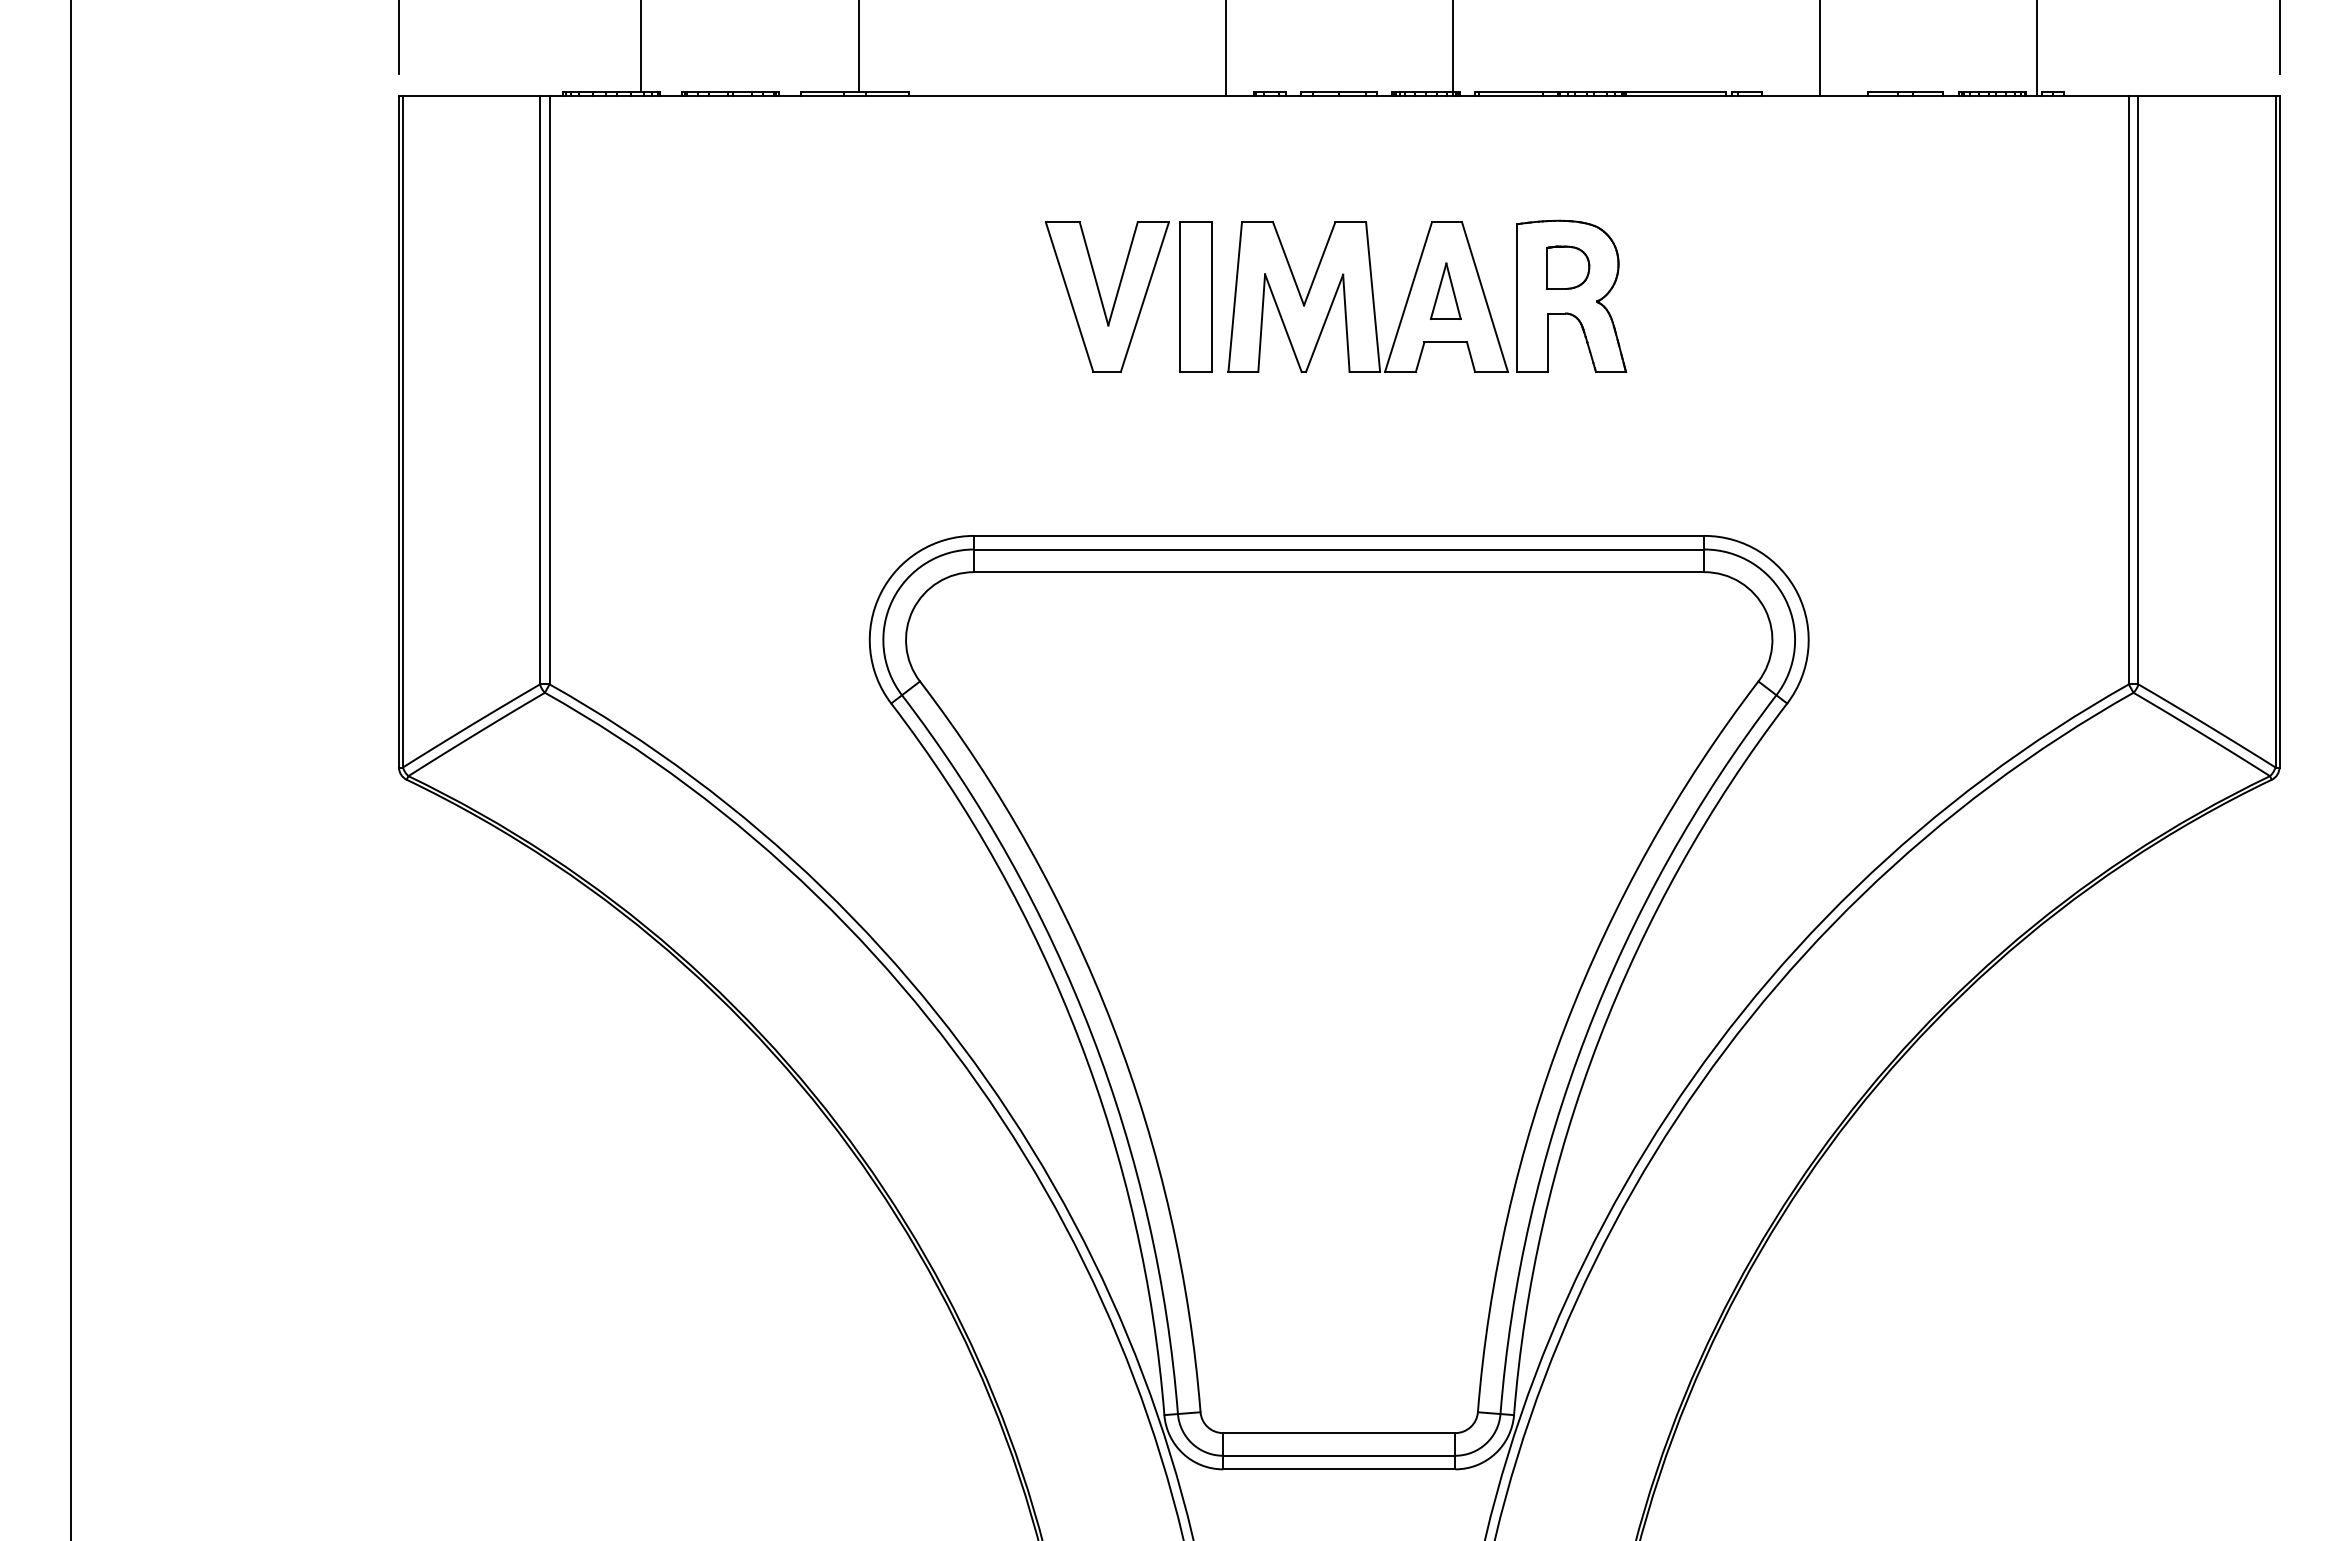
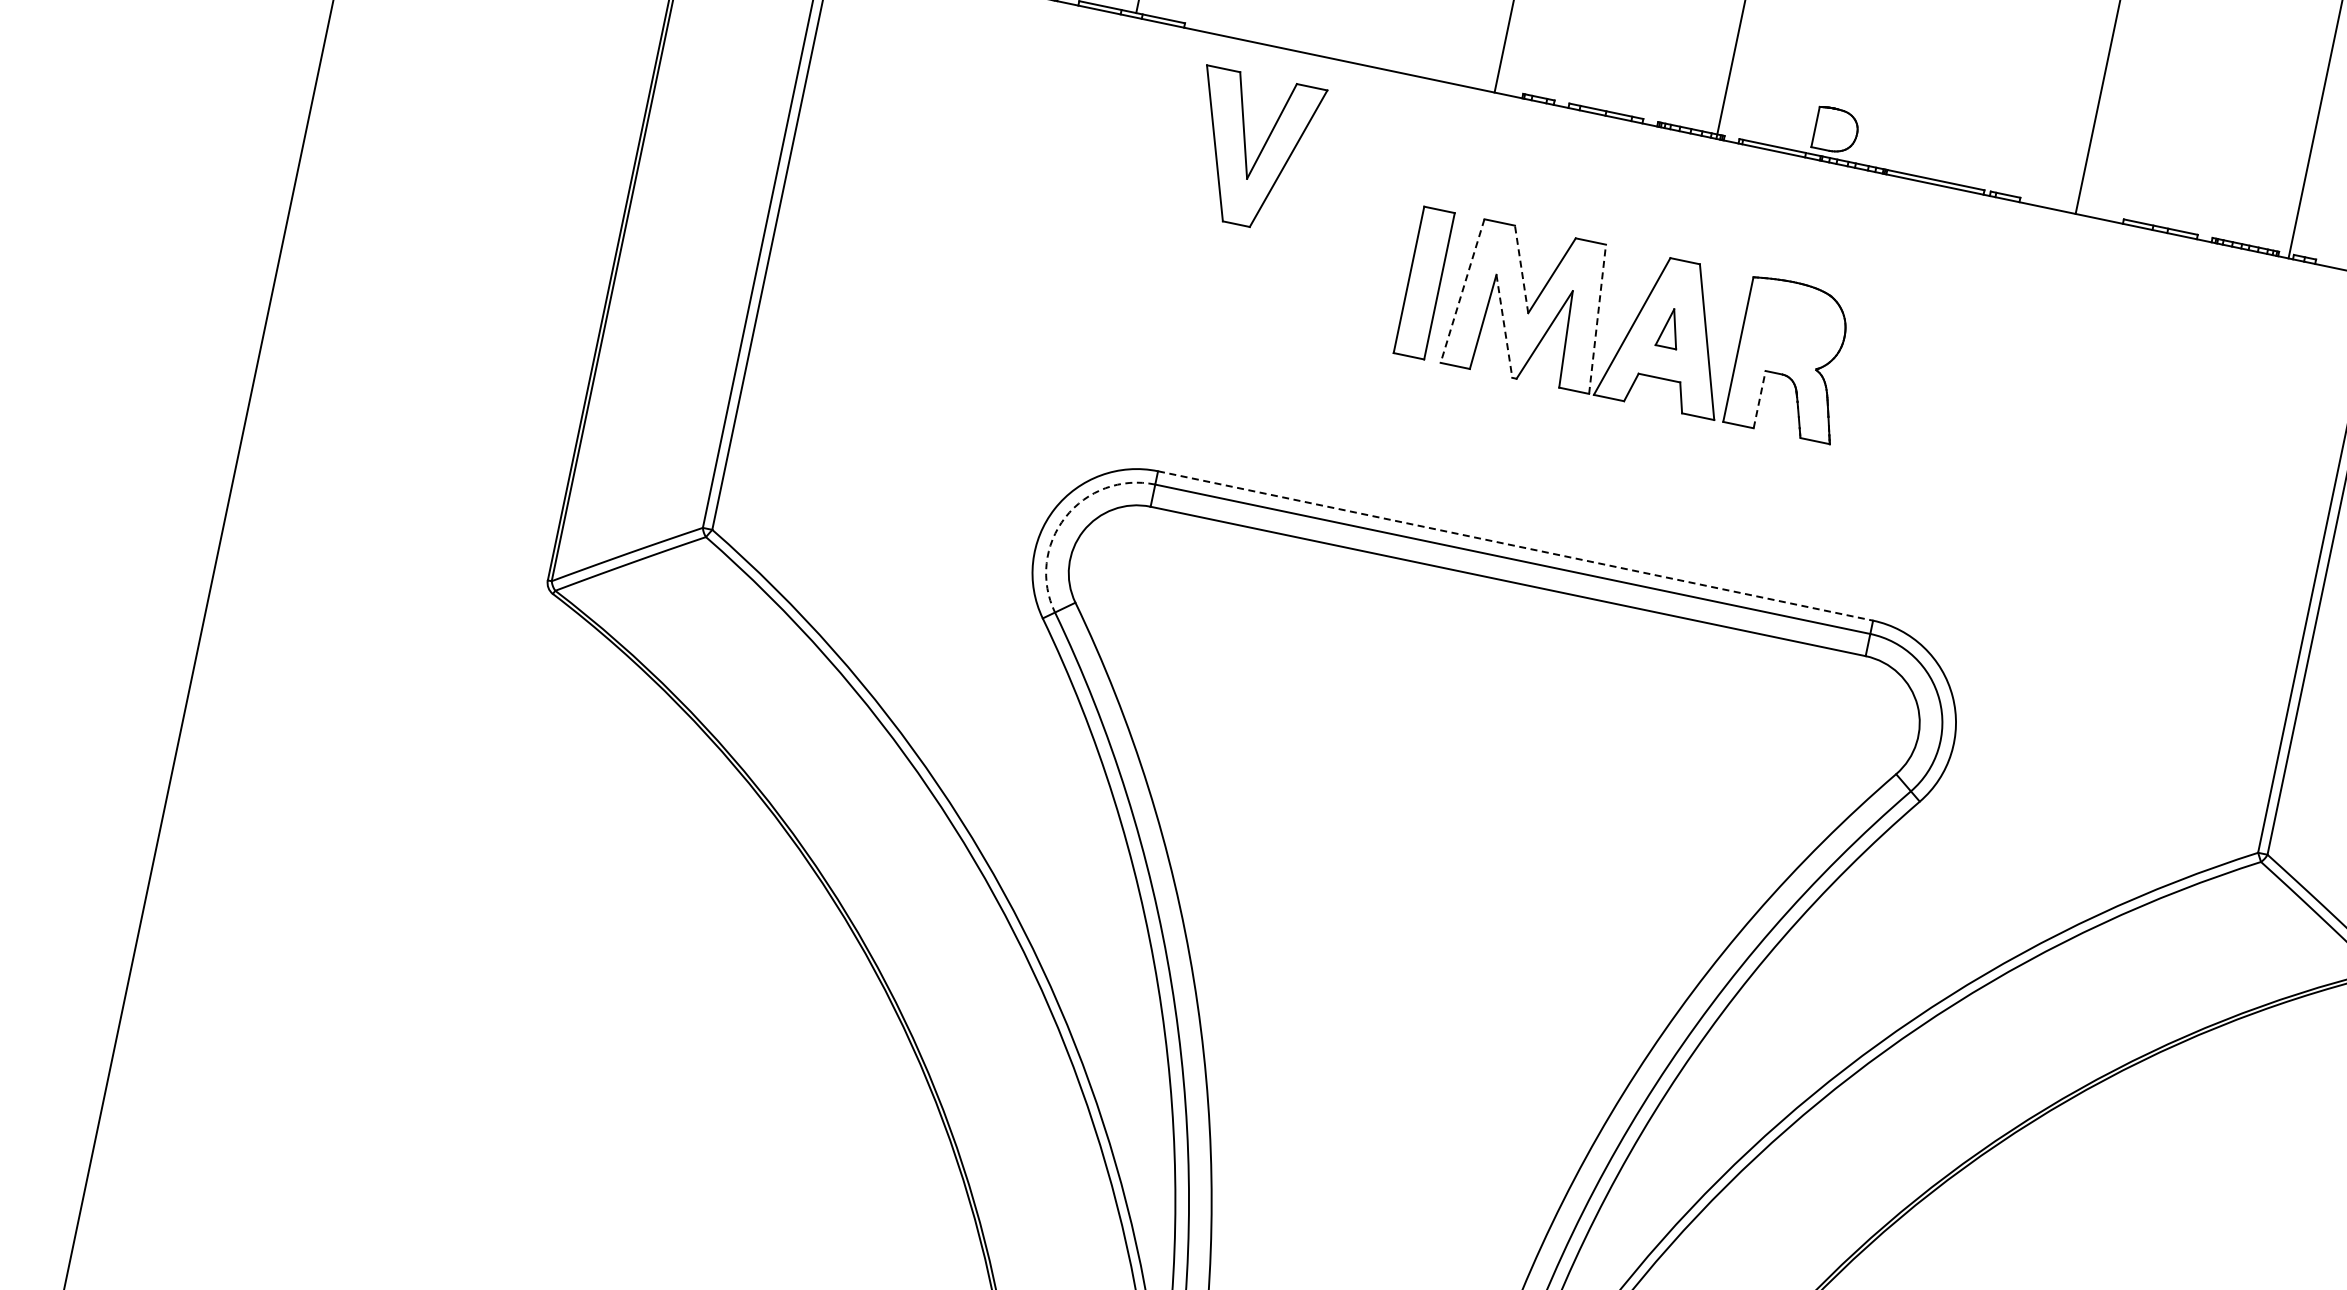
line: (1288, 263) -> (1521, 268), solid -> dashed
part: (1568, 267) -> (1836, 130), moved
part: (1445, 290) -> (1669, 327), size x0.7
part: (1107, 296) -> (1252, 150), moved
line: (1373, 296) -> (1598, 318), solid -> dashed
line: (1235, 297) -> (1462, 291), solid -> dashed
line: (1283, 323) -> (1504, 326), solid -> dashed
line: (1548, 342) -> (1759, 399), solid -> dashed
line: (1339, 535) -> (1515, 545), solid -> dashed
arc: (892, 600) -> (1065, 517), solid -> dashed

